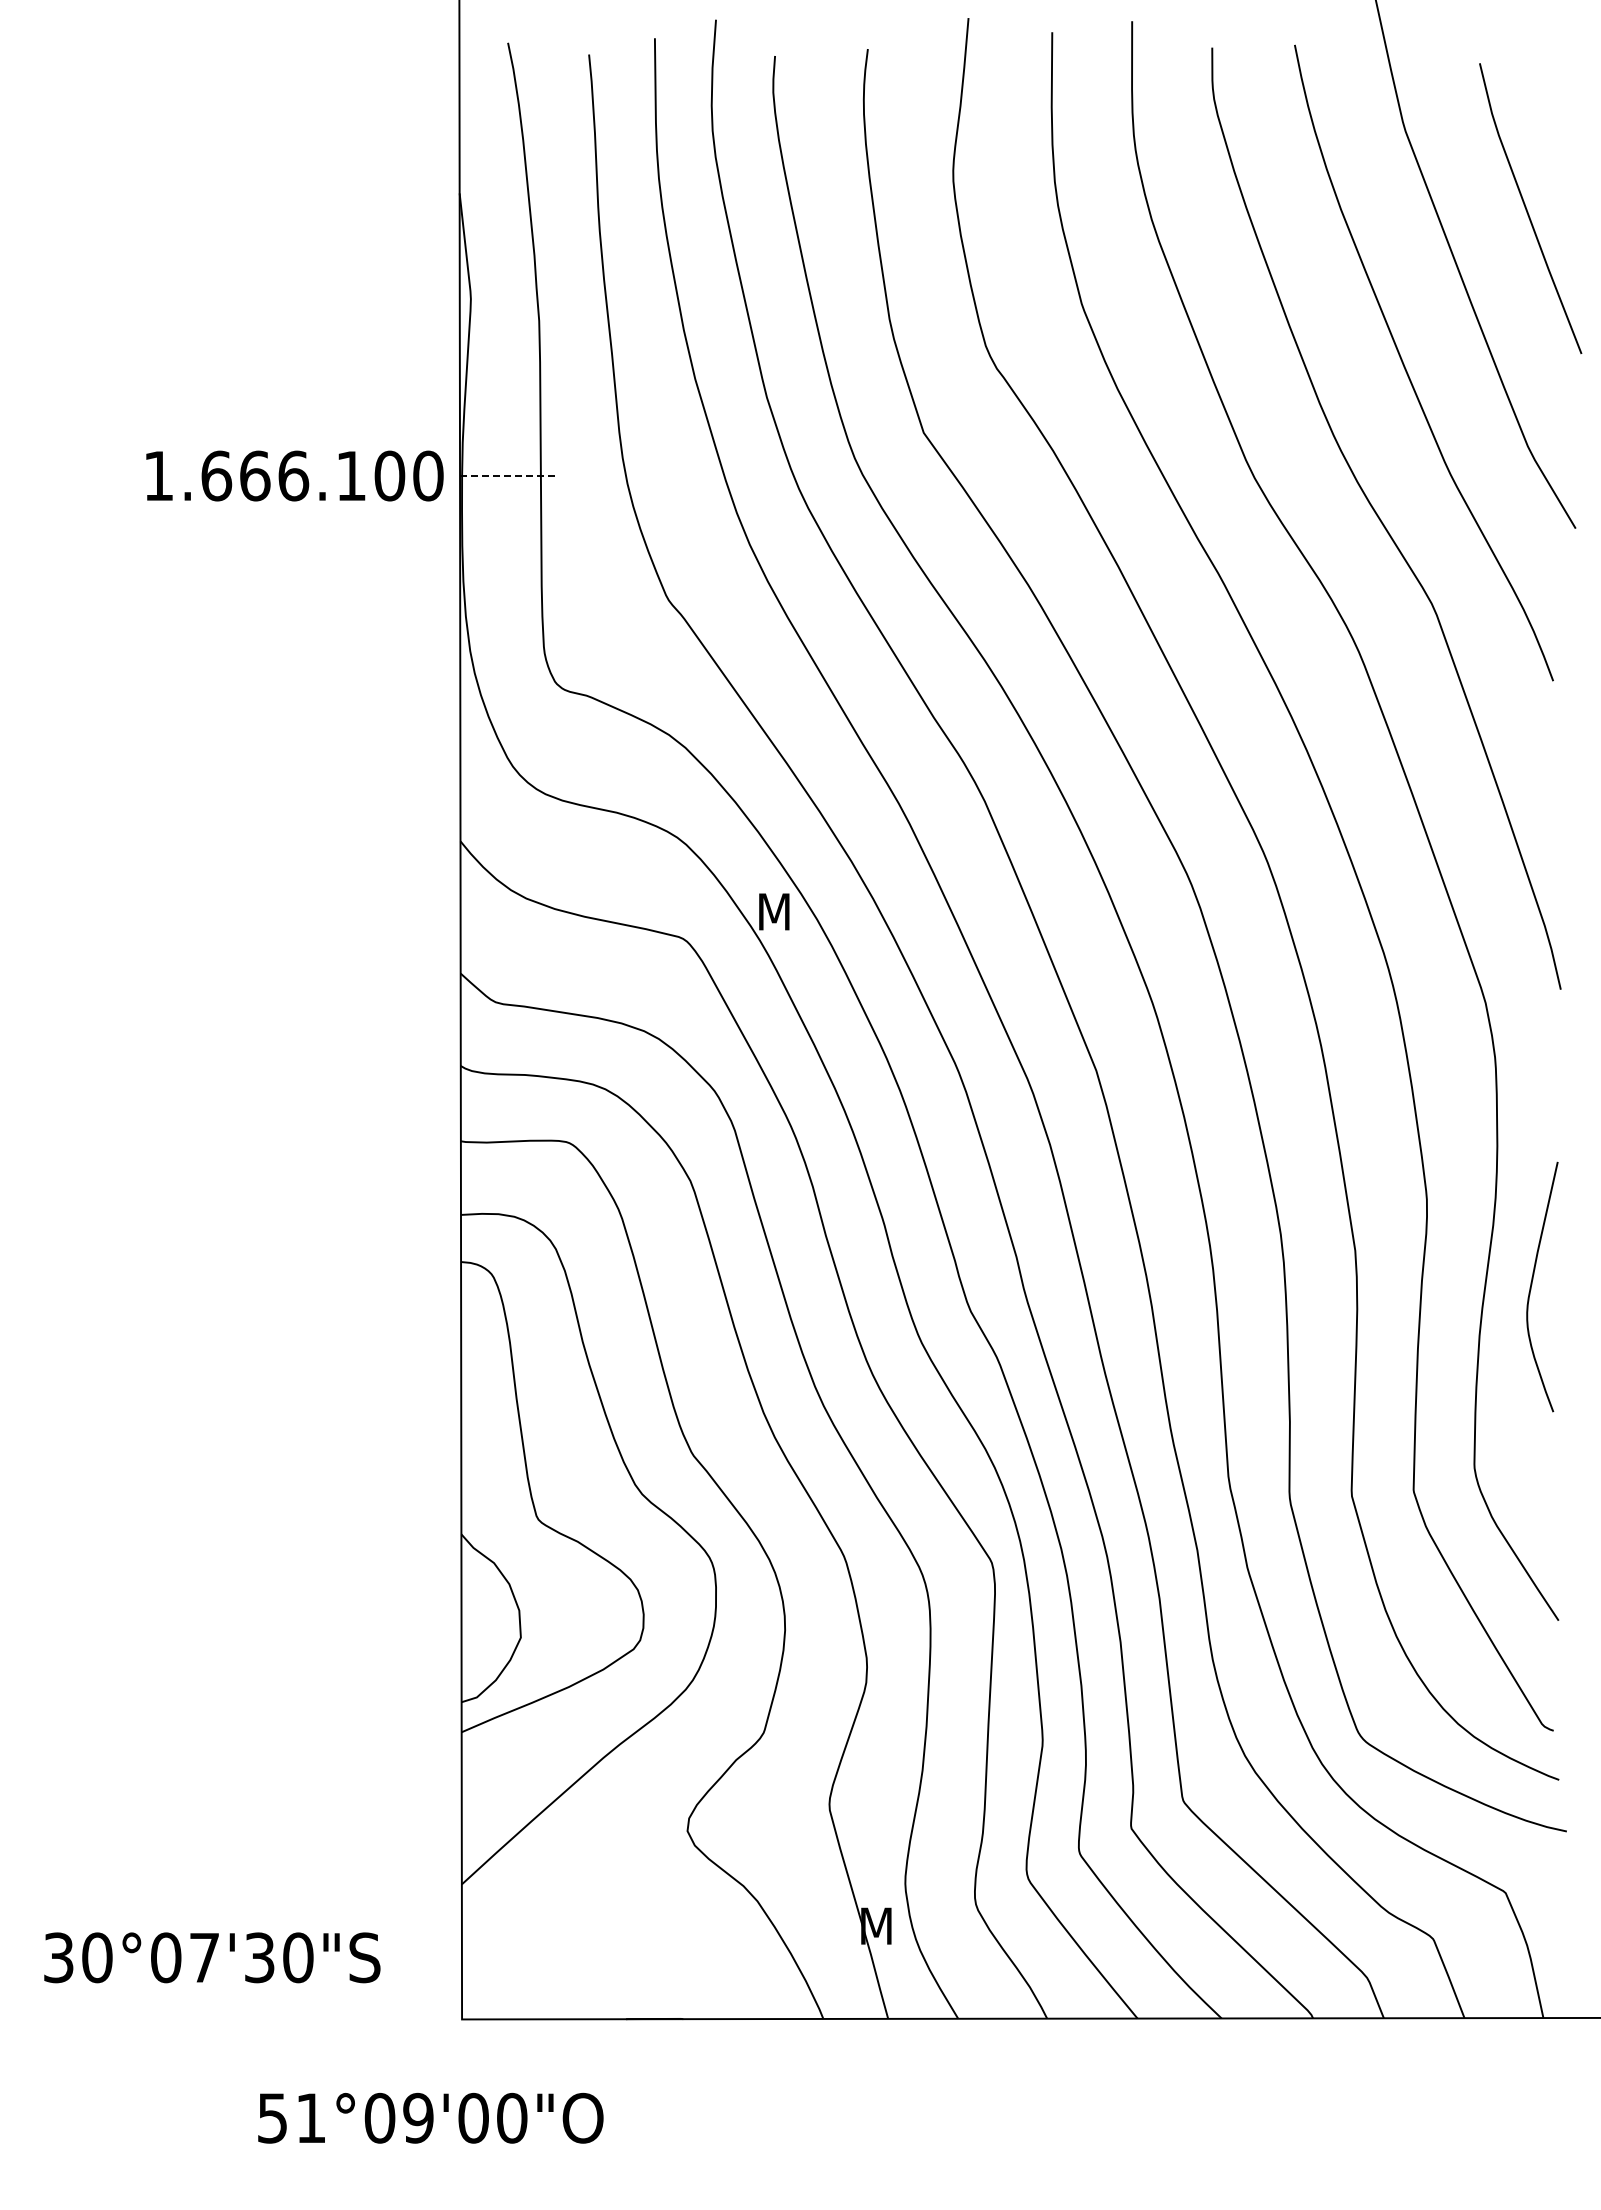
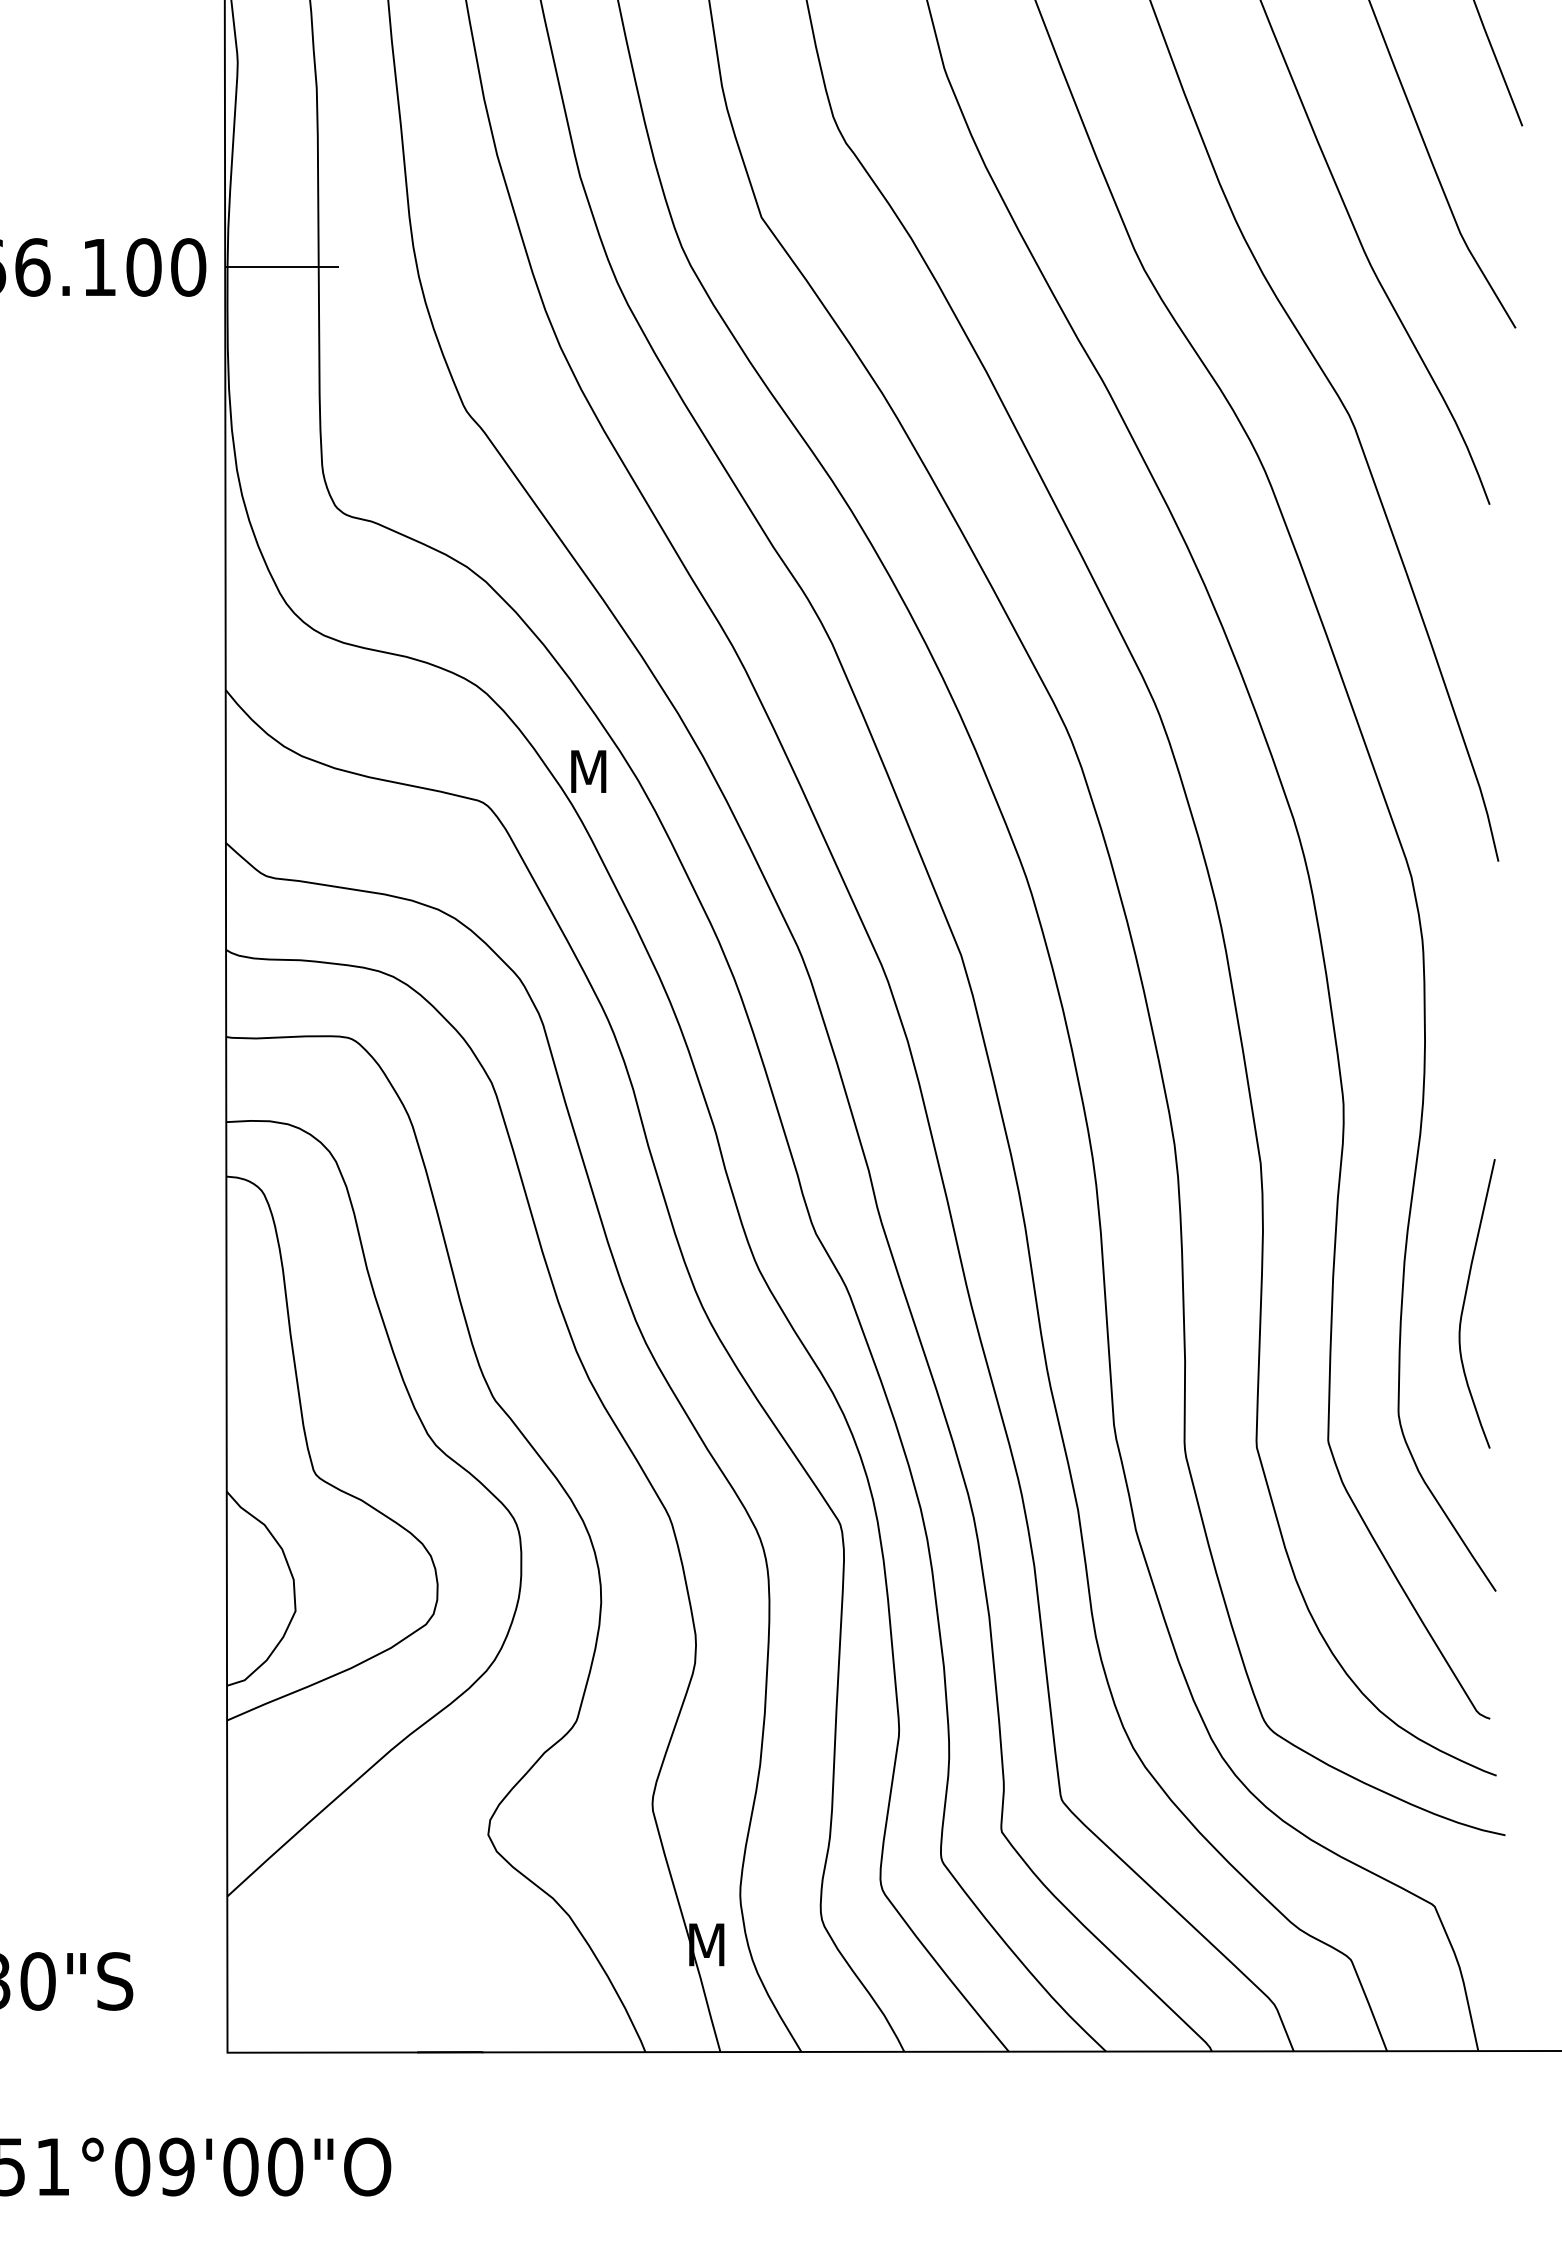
line: (509, 476) -> (282, 267), dashed -> solid
curve: (1532, 1284) -> (1465, 1300), moved

